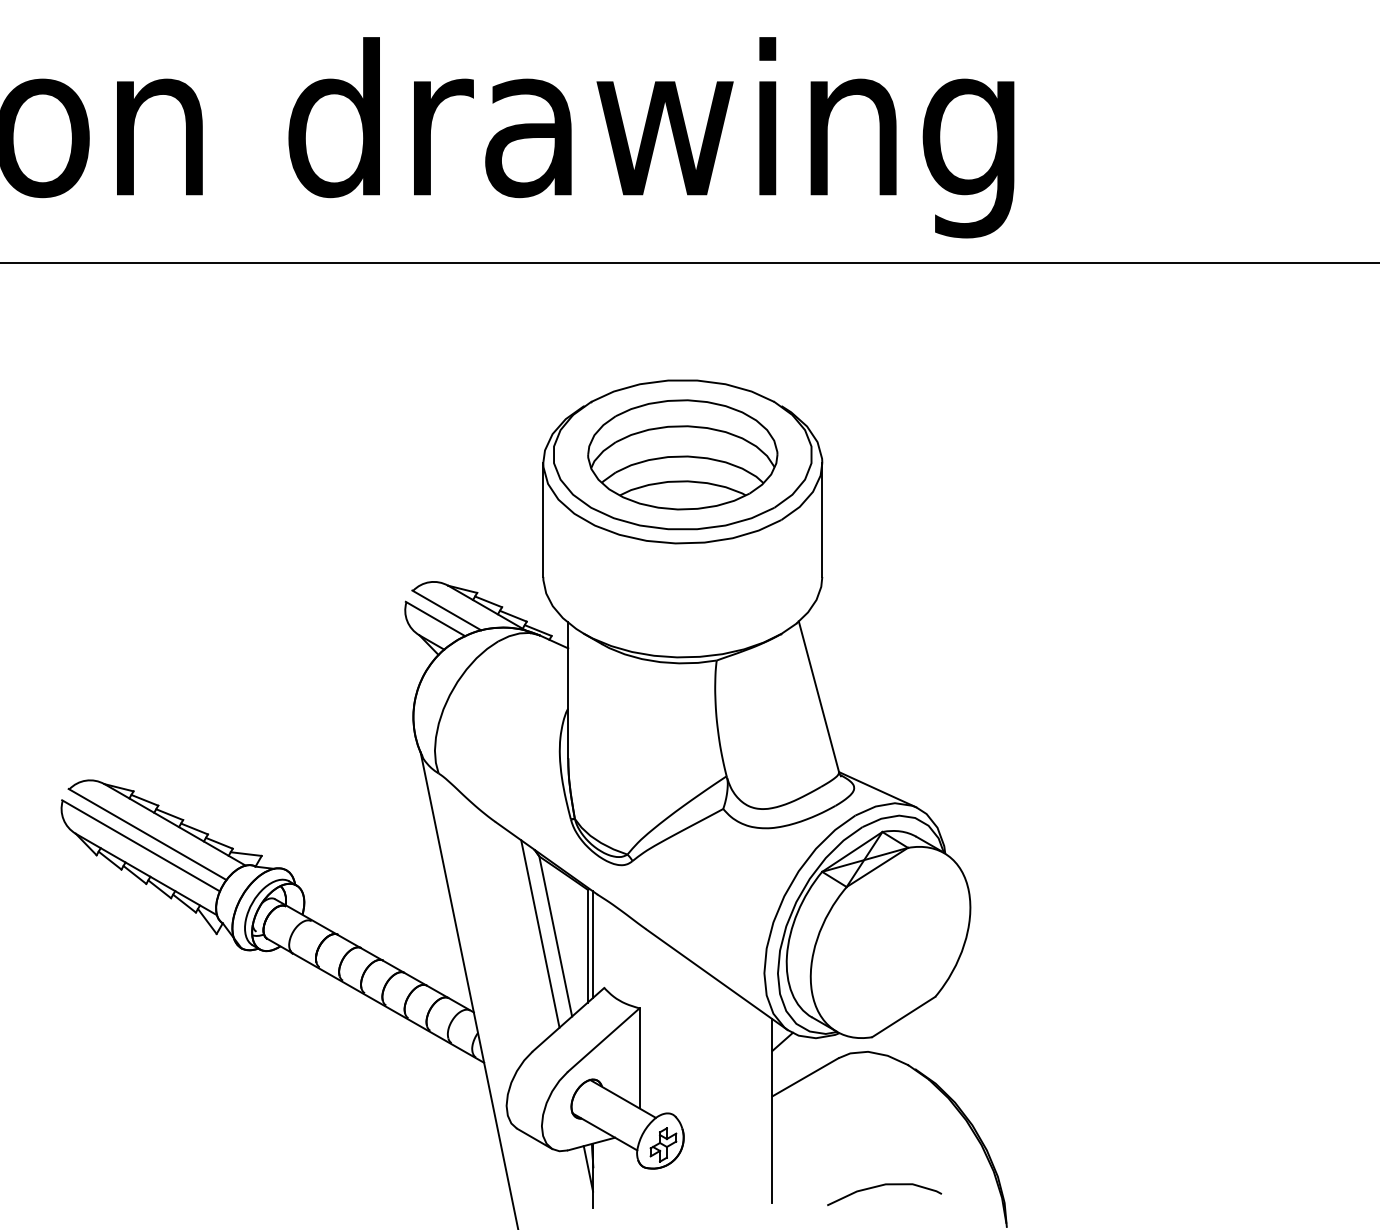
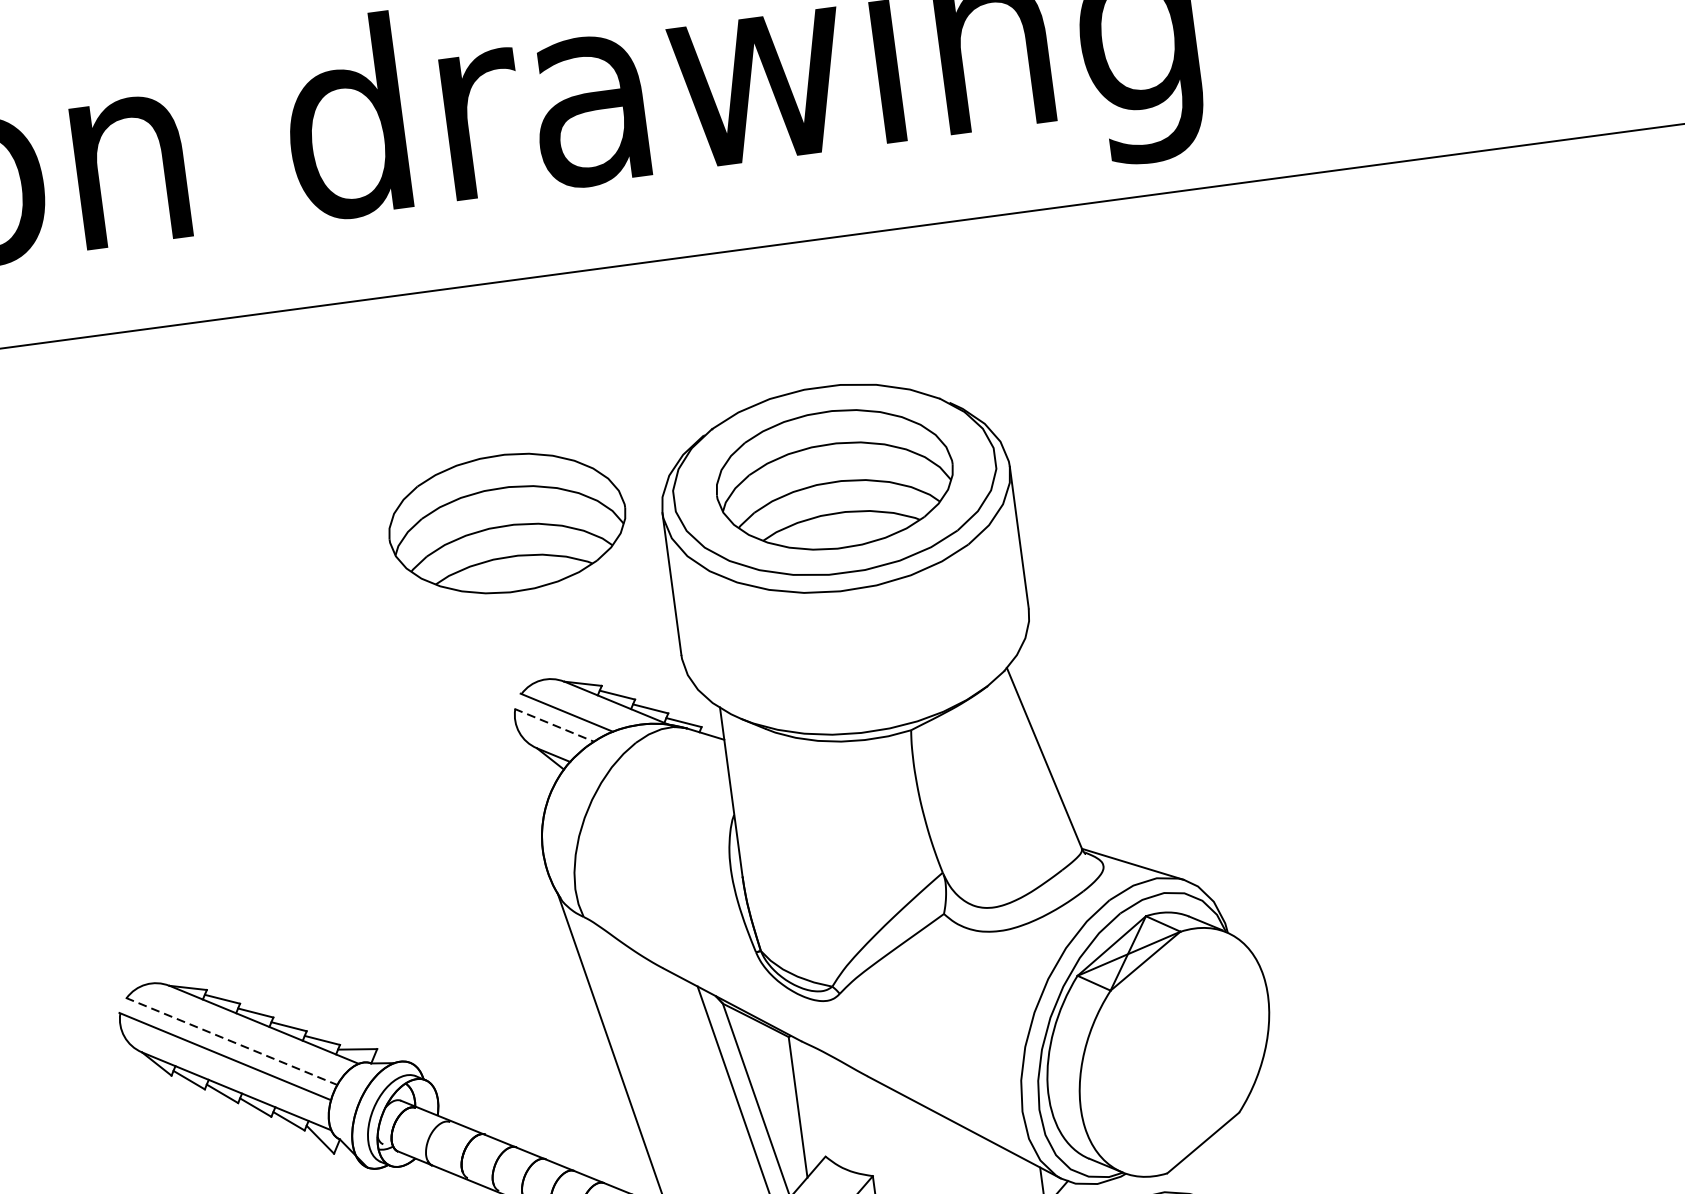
part: (419, 454) -> (506, 523), added
line: (435, 619) -> (554, 725), solid -> dashed
line: (148, 834) -> (232, 1041), solid -> dashed
line: (593, 944) -> (804, 1104), removed

